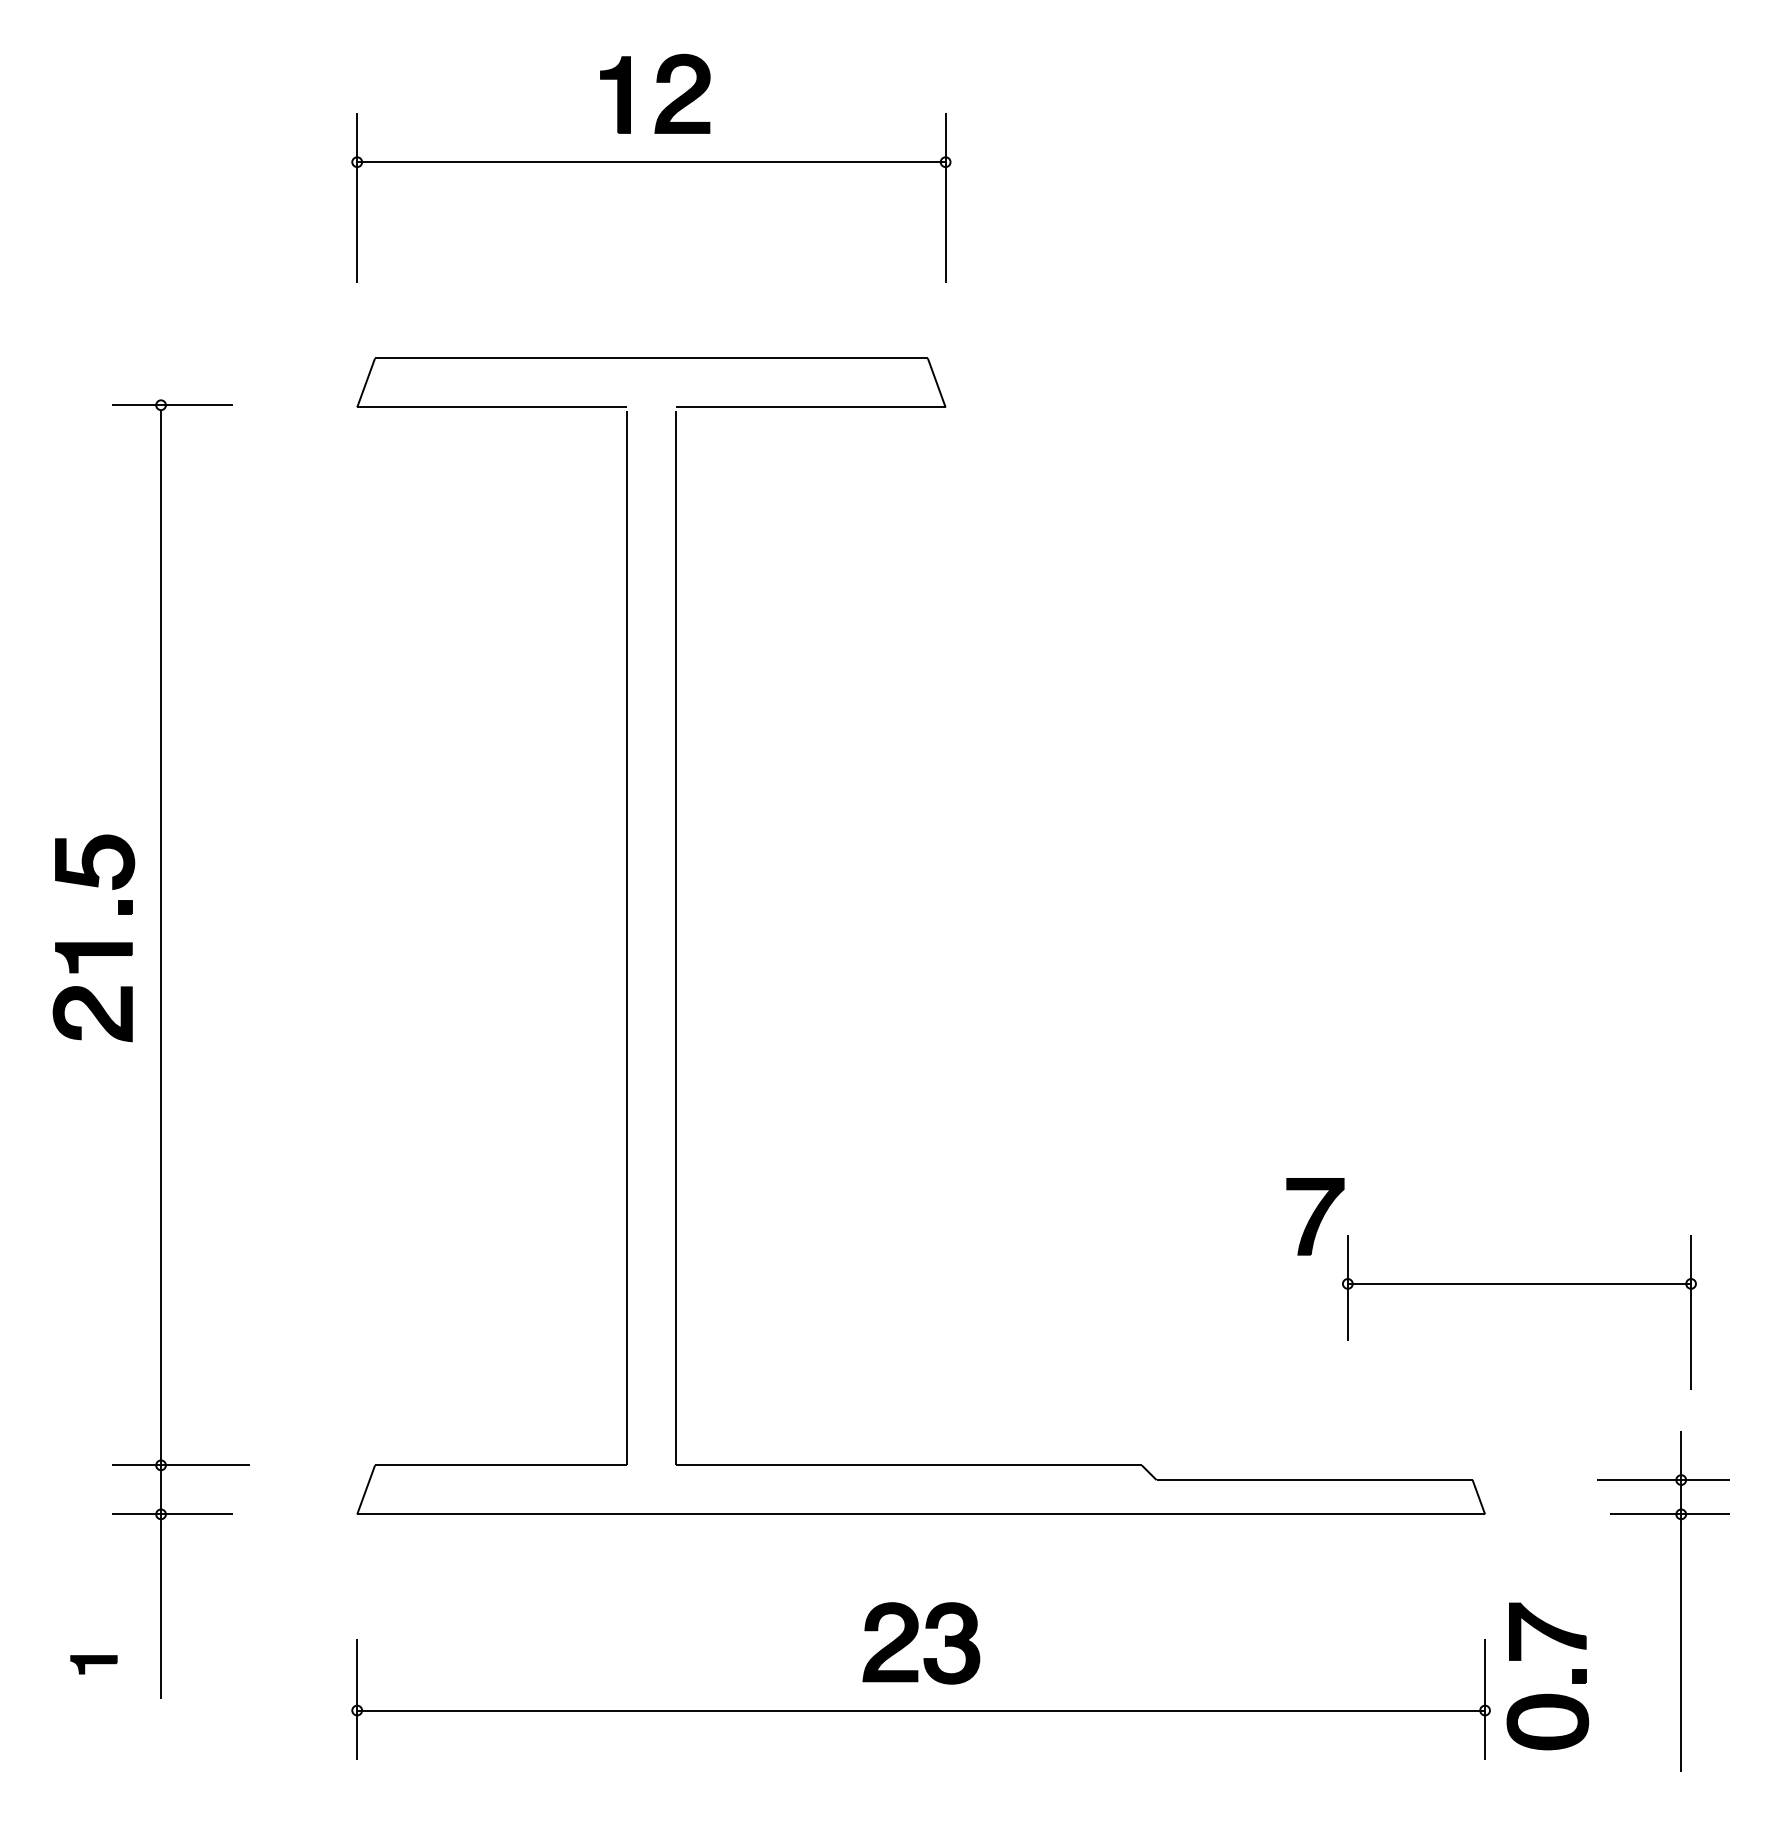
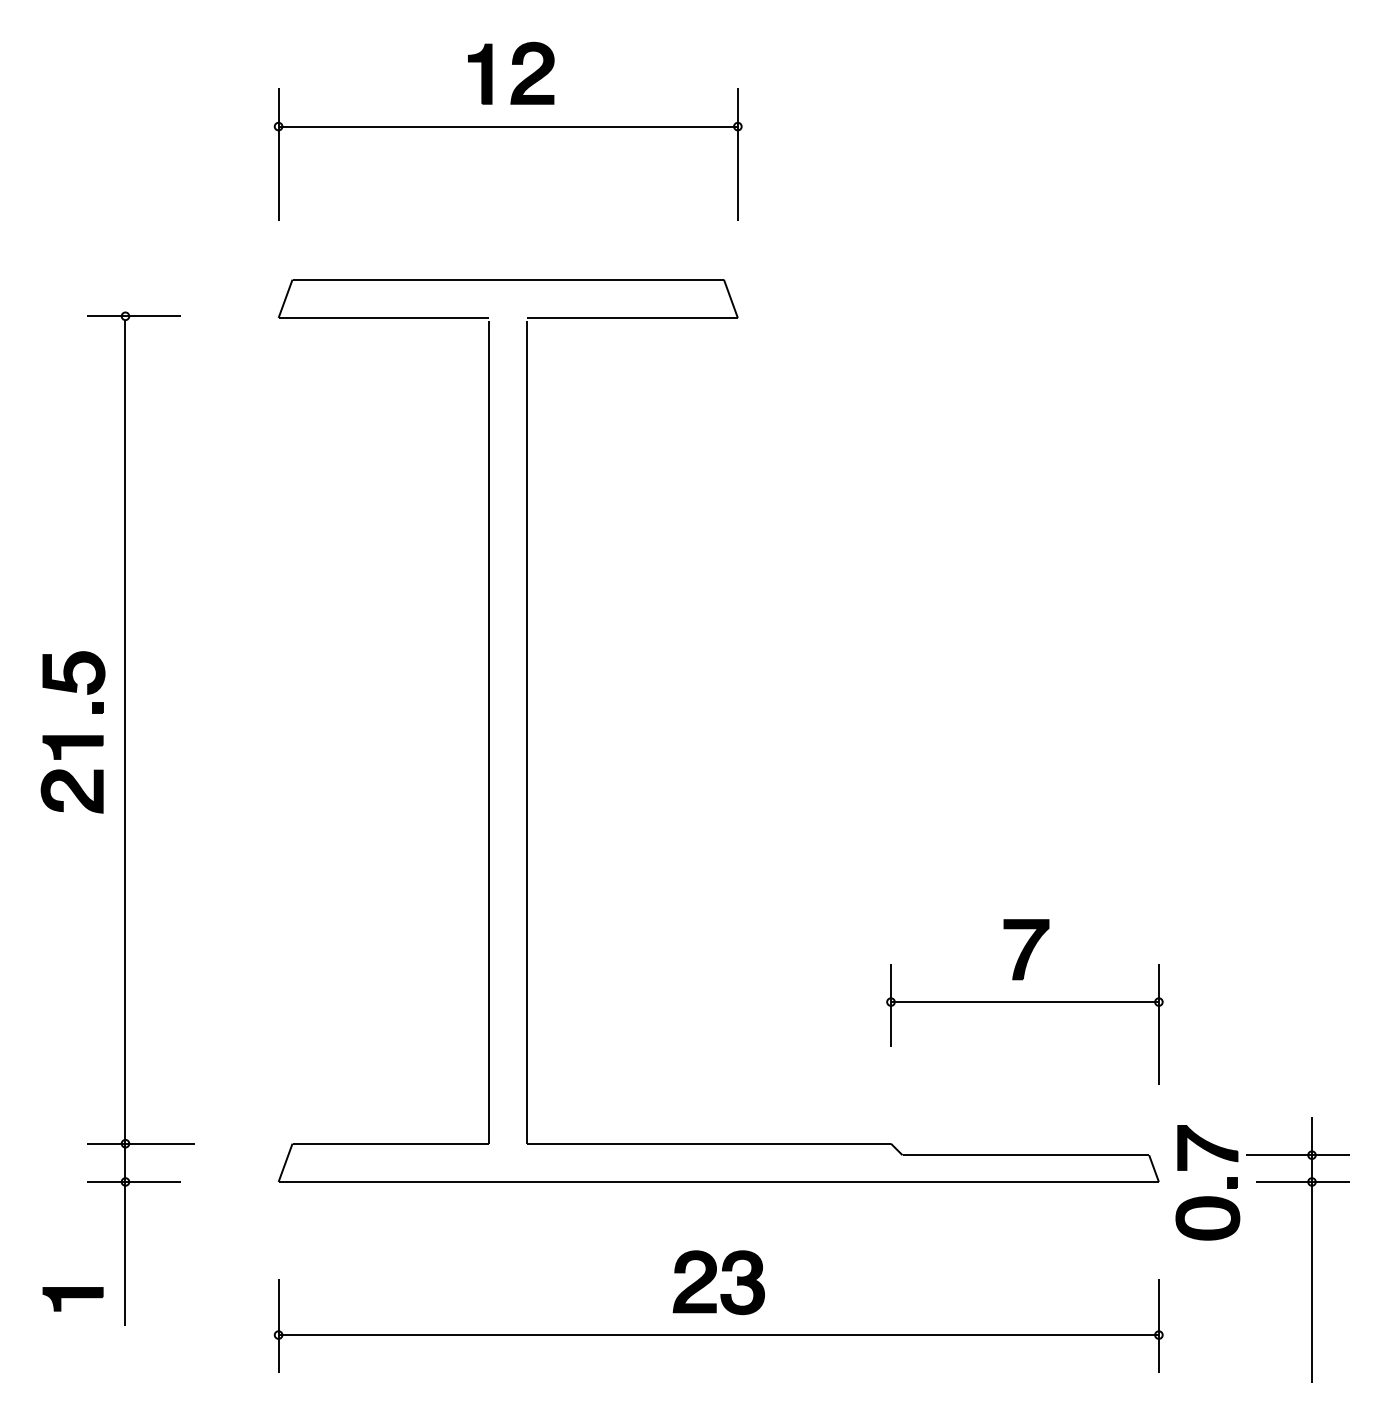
part: (1519, 1284) -> (1024, 1002), moved
part: (93, 1664) -> (72, 1299), size x1.67
part: (1547, 1693) -> (1207, 1196), moved

